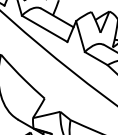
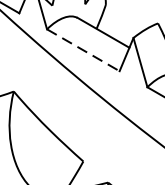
line: (45, 29) -> (84, 51), solid -> dashed

